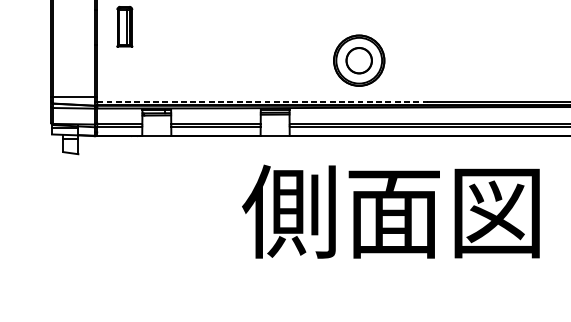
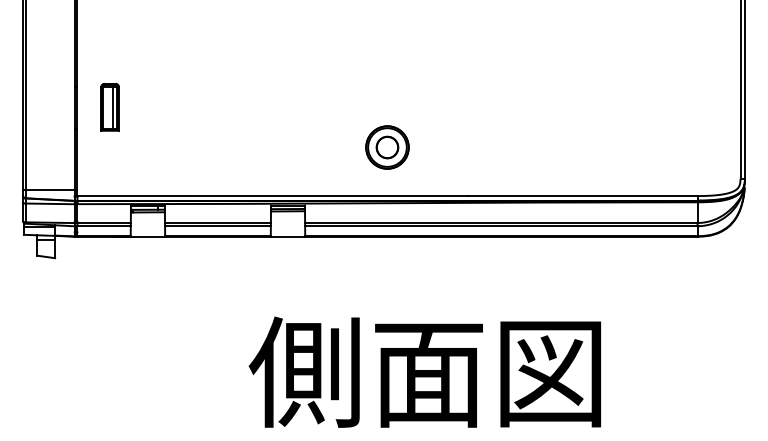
part: (359, 60) -> (387, 147), size x0.71
line: (262, 102) -> (273, 196), dashed -> solid
text: (390, 211) -> (424, 371), moved

